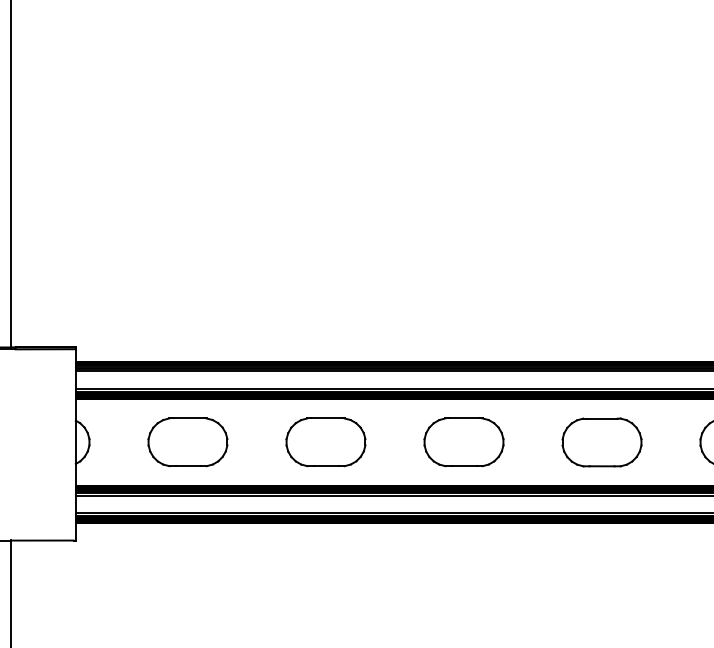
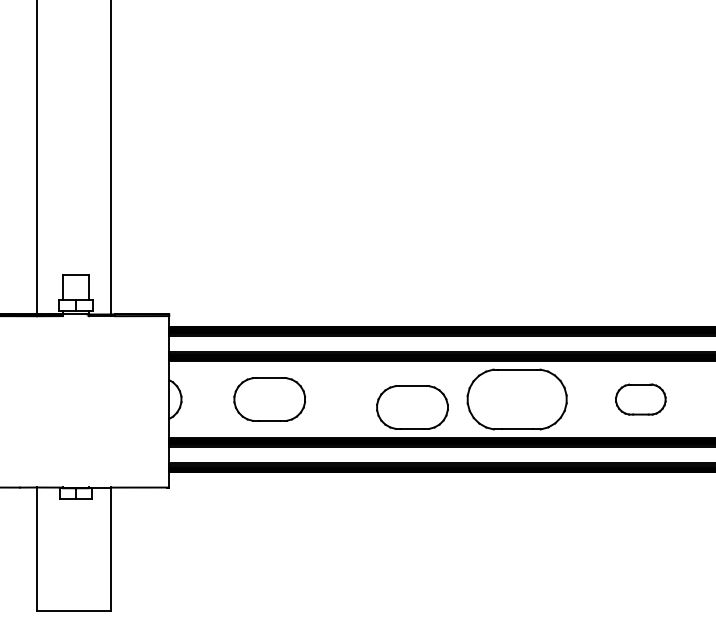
part: (326, 442) -> (412, 407), moved
part: (463, 442) -> (516, 399), size x1.4
part: (601, 442) -> (640, 399), size x0.7

